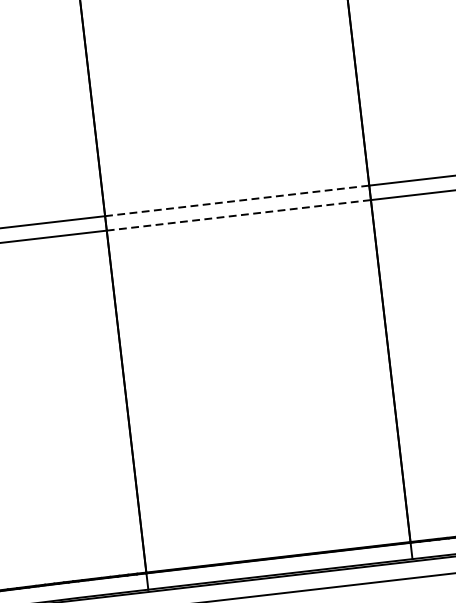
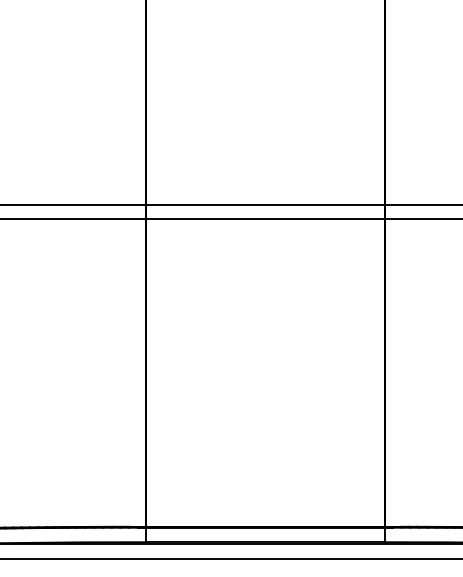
line: (237, 200) -> (265, 205), dashed -> solid
line: (238, 215) -> (265, 218), dashed -> solid

